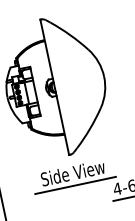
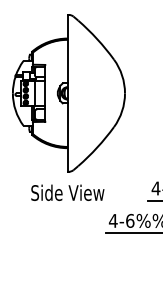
line: (75, 185) -> (67, 207), removed

